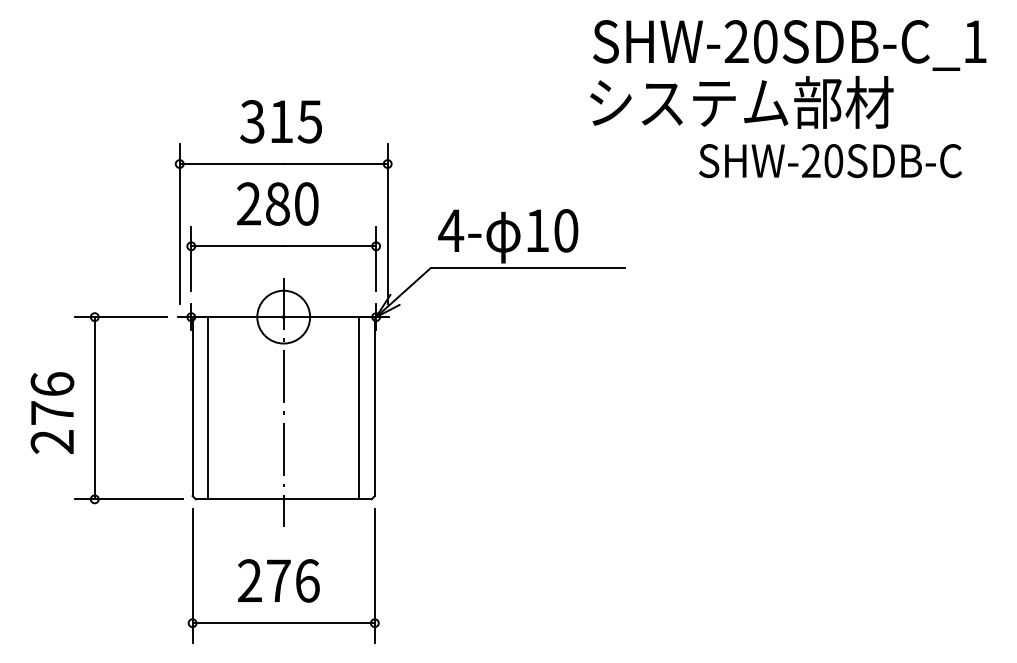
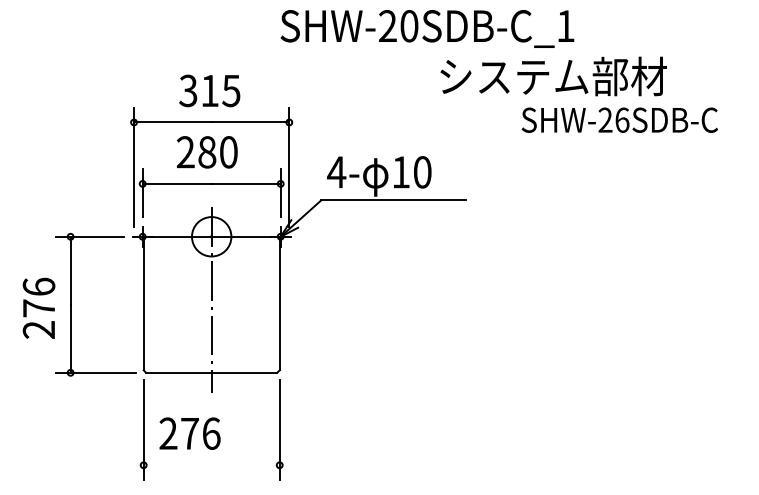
text: (789, 44) -> (427, 28), moved
text: (833, 160) -> (622, 119), SHW-20SDB-C -> SHW-26SDB-C
line: (208, 407) -> (155, 304), removed
line: (359, 407) -> (268, 304), removed
text: (278, 580) -> (189, 433), moved
line: (283, 623) -> (211, 465), removed

